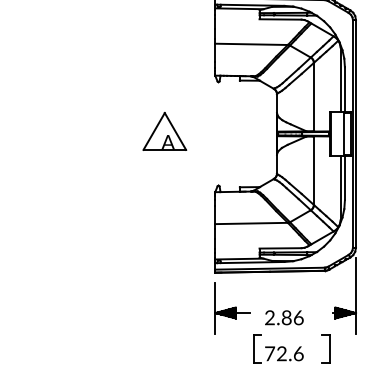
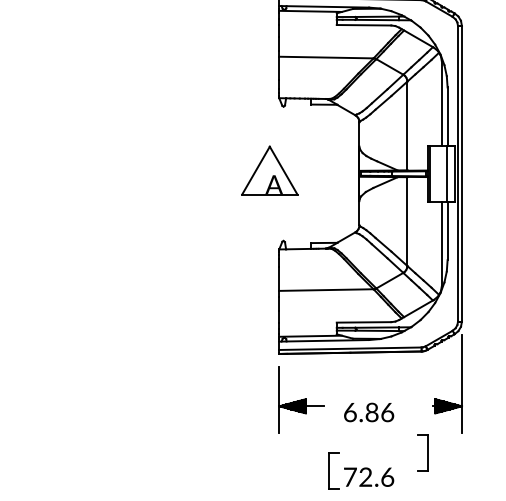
part: (164, 131) -> (269, 170), moved
text: (269, 317) -> (349, 412), 2.86 -> 6.86
part: (278, 348) -> (361, 470), moved

